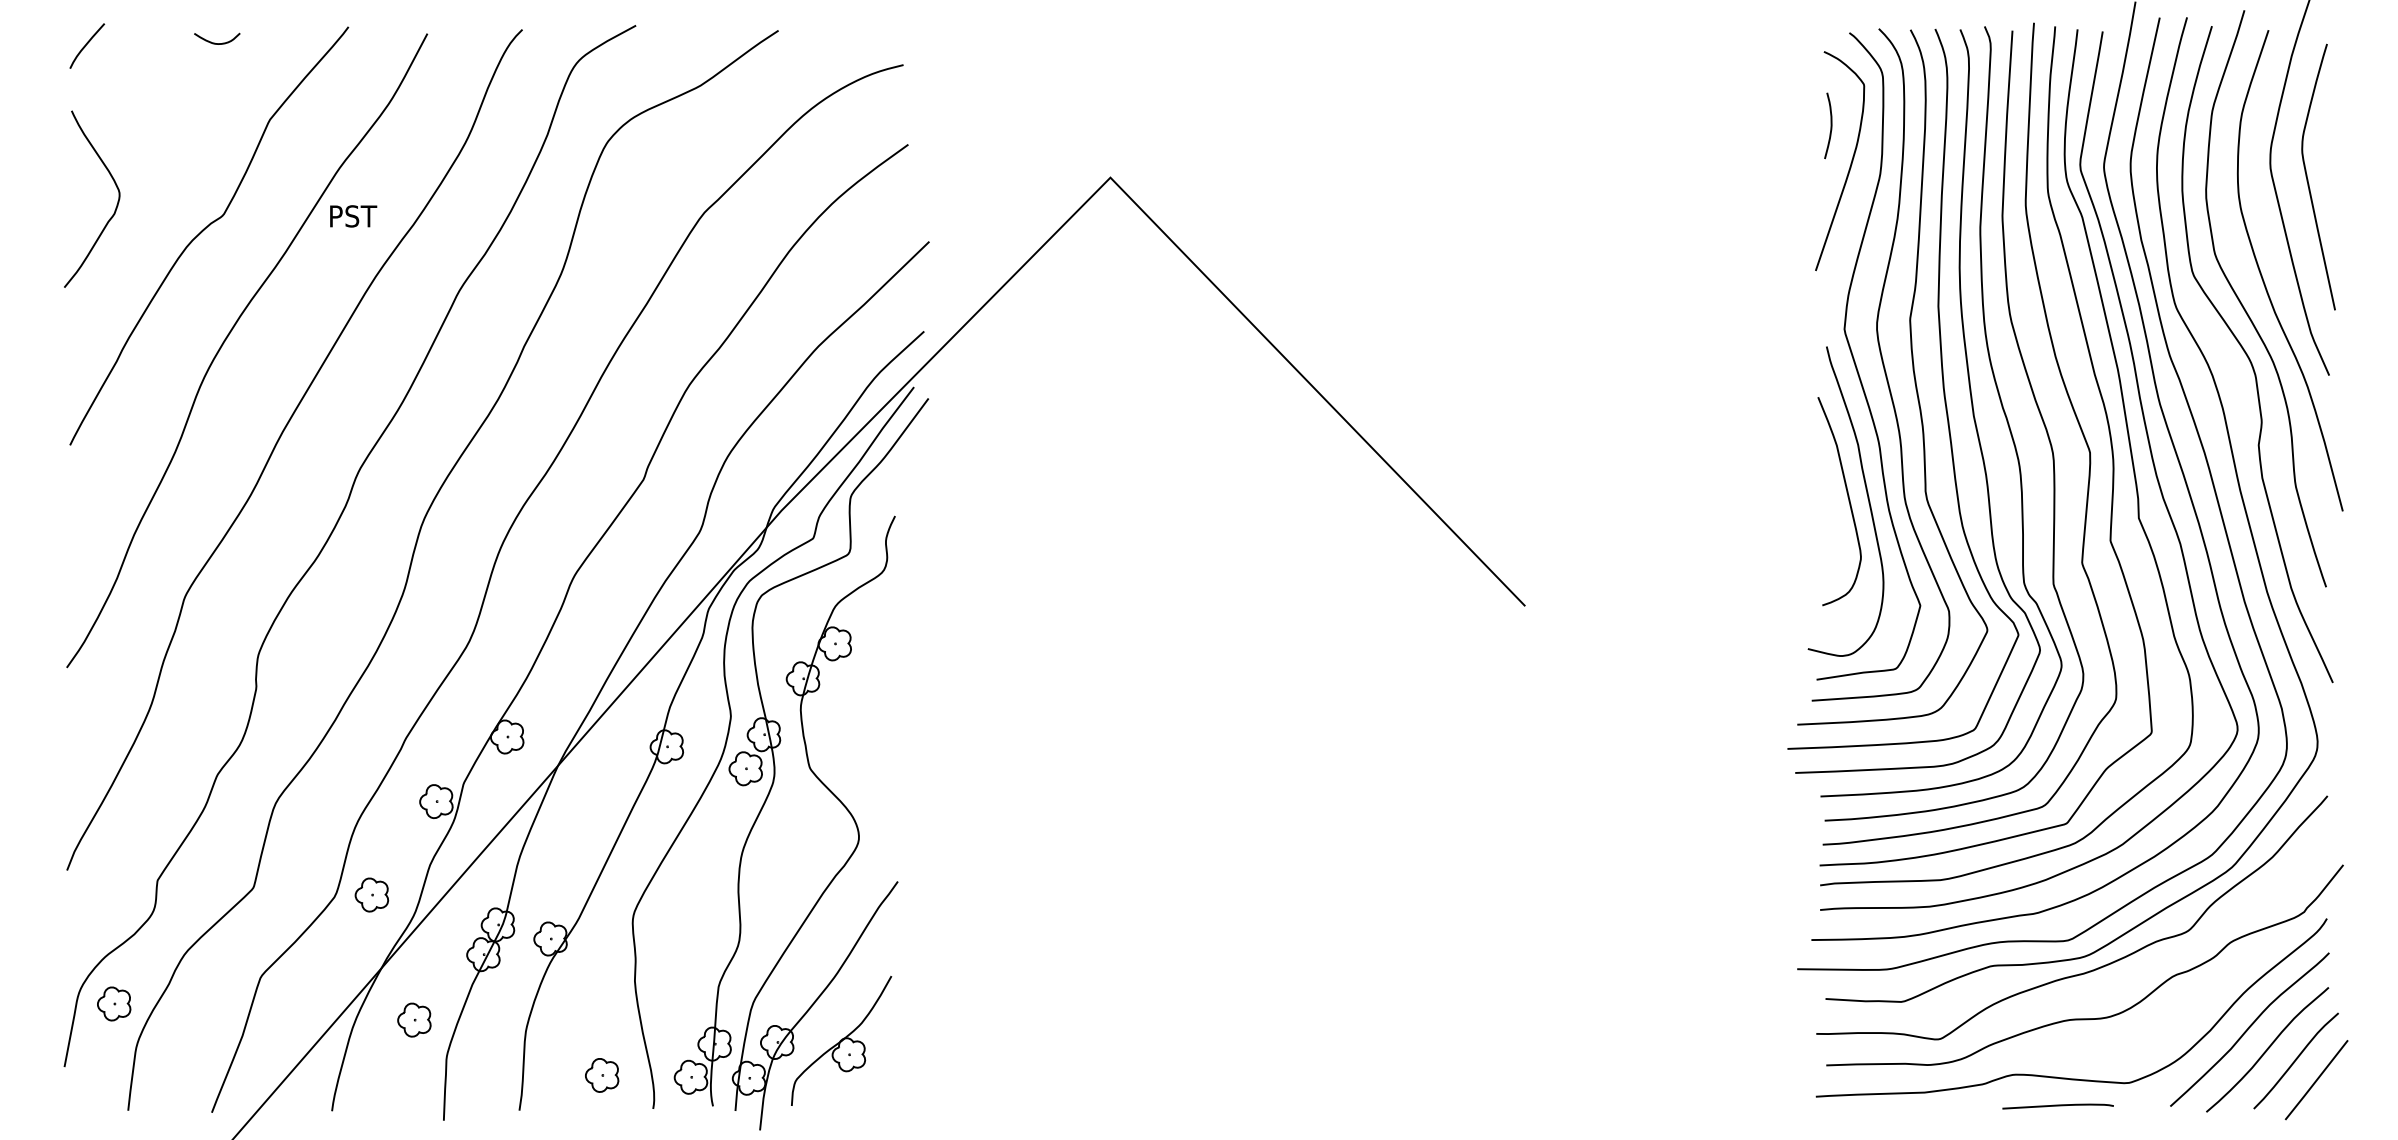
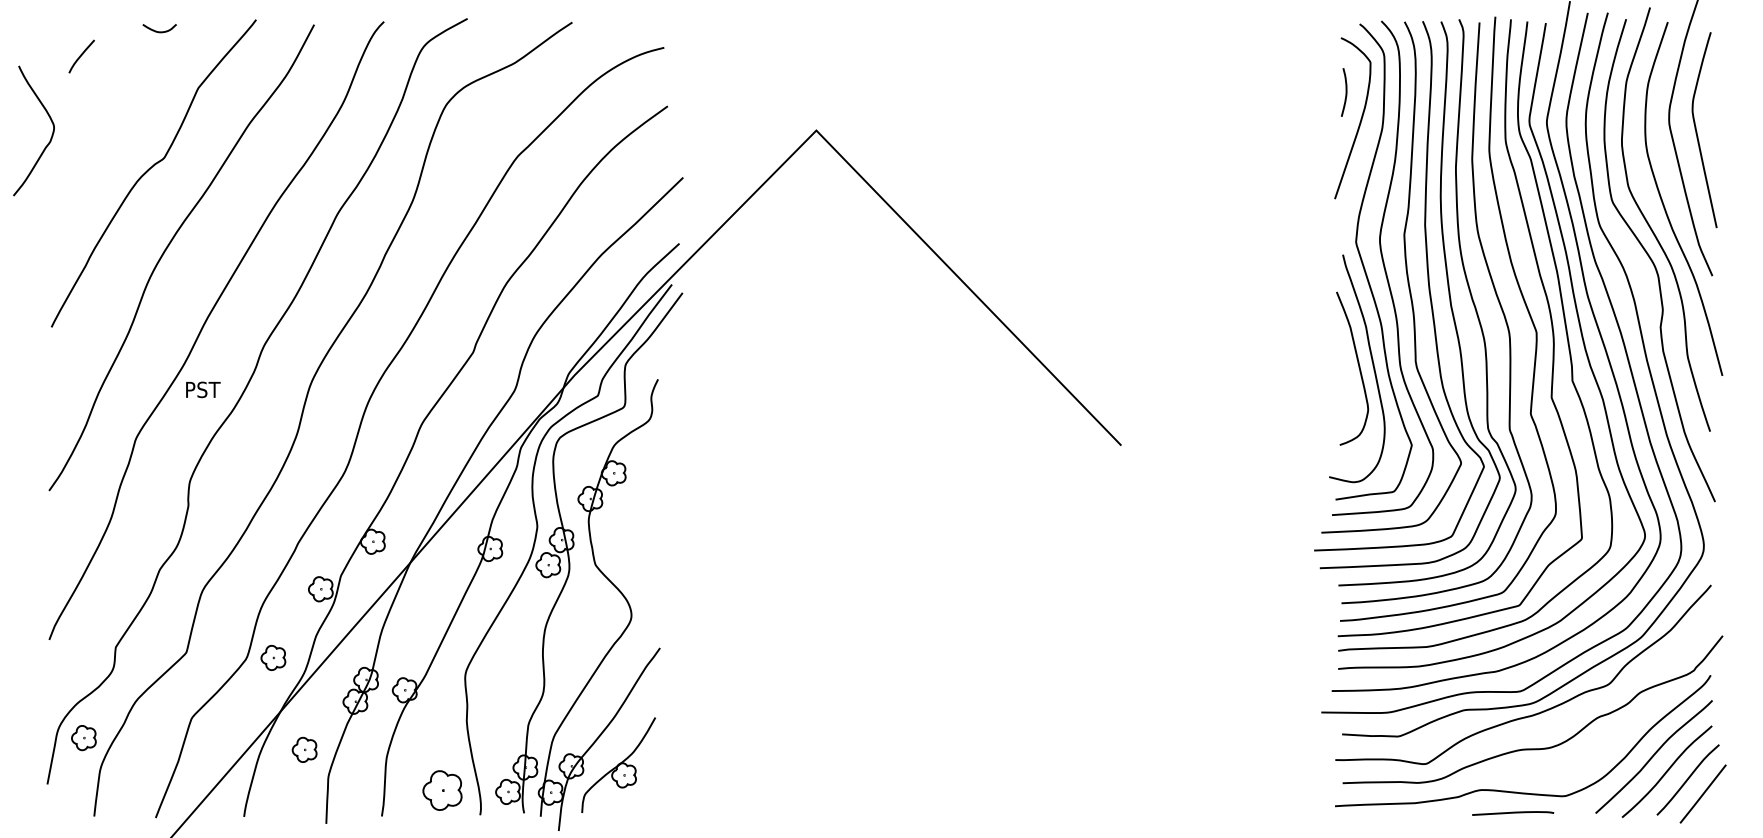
curve: (87, 44) -> (81, 55), moved
curve: (115, 207) -> (51, 137), moved
text: (353, 216) -> (203, 389), moved
part: (602, 1075) -> (442, 790), size x1.6

